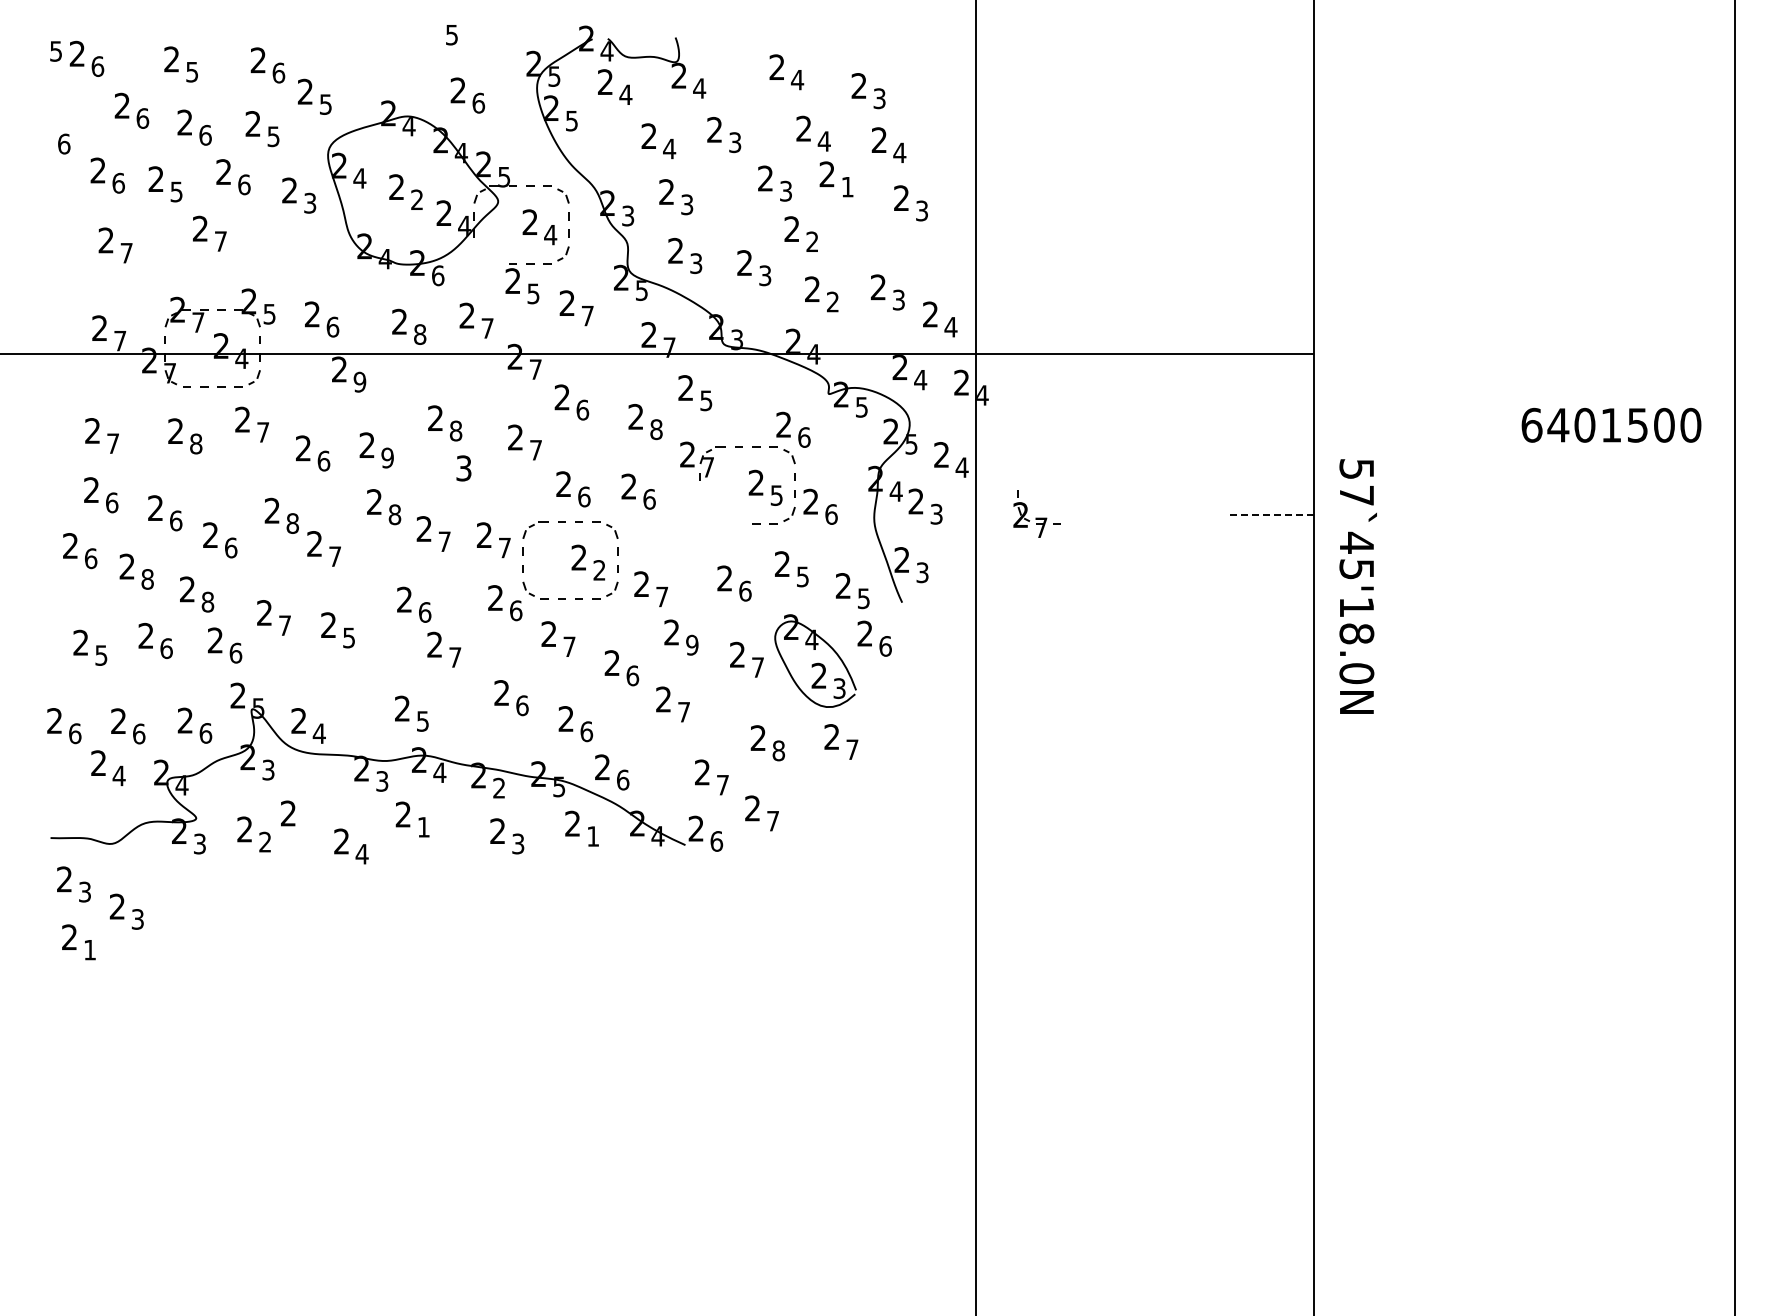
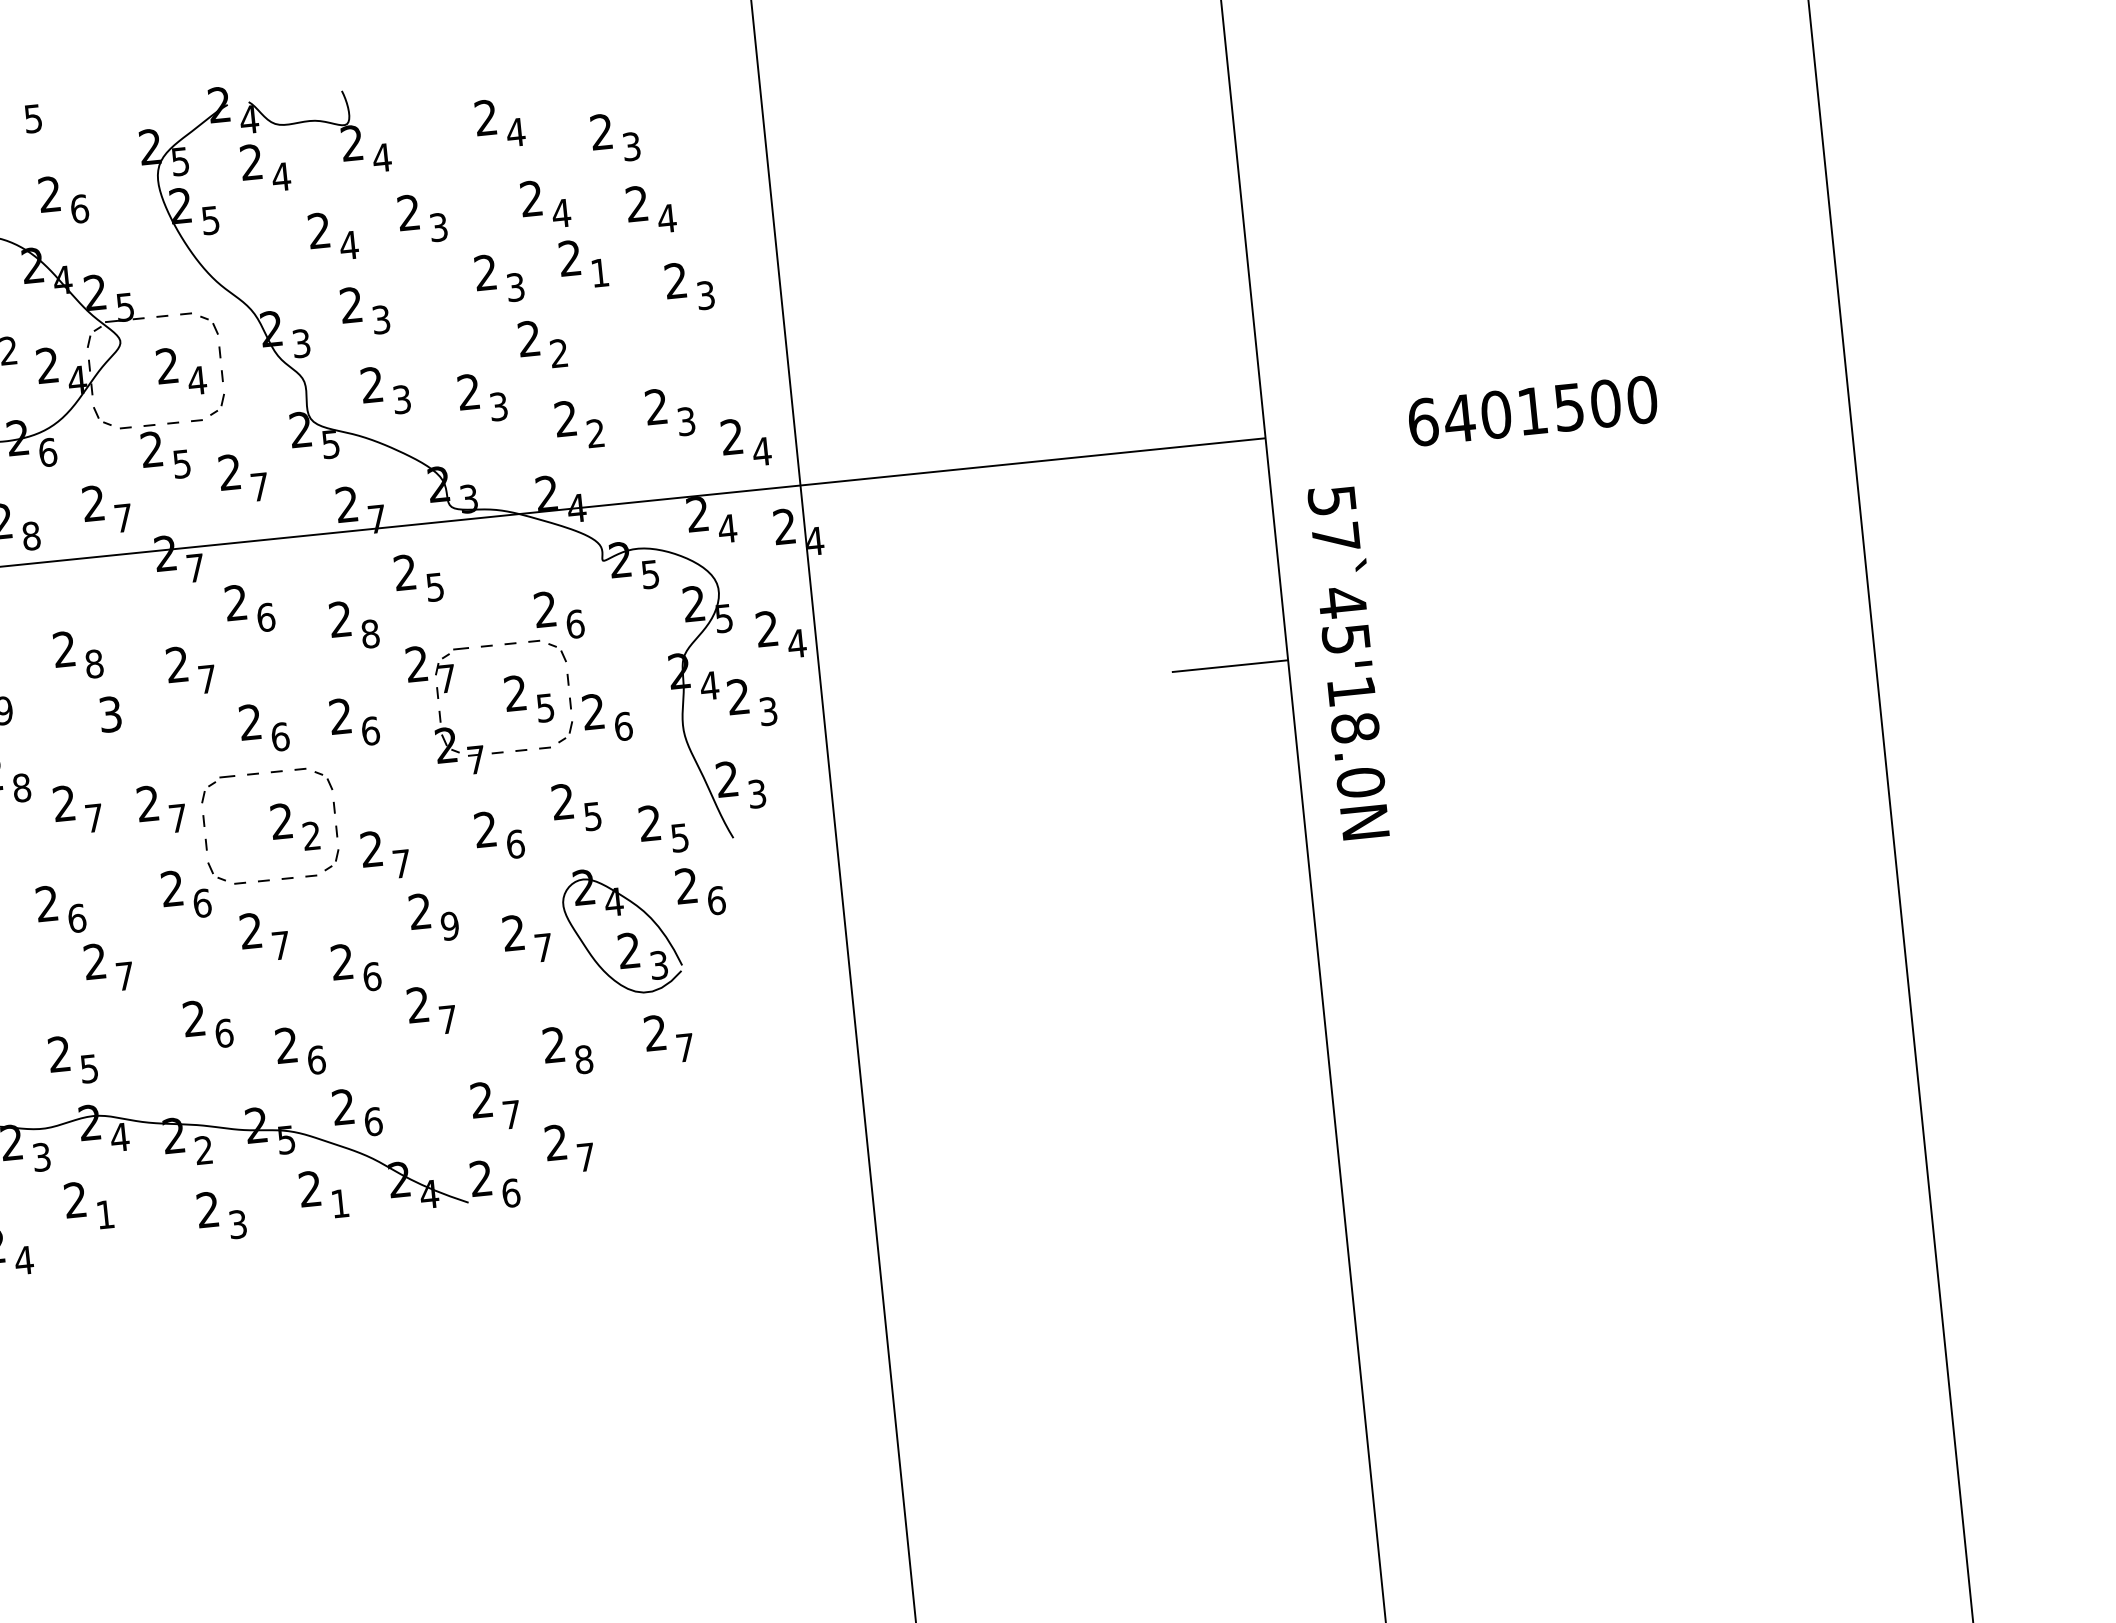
part: (486, 255) -> (111, 417), added
text: (1611, 424) -> (1532, 409), moved
part: (1036, 513) -> (467, 740), moved
line: (1270, 515) -> (1228, 666), dashed -> solid
text: (1357, 586) -> (1349, 662), moved

